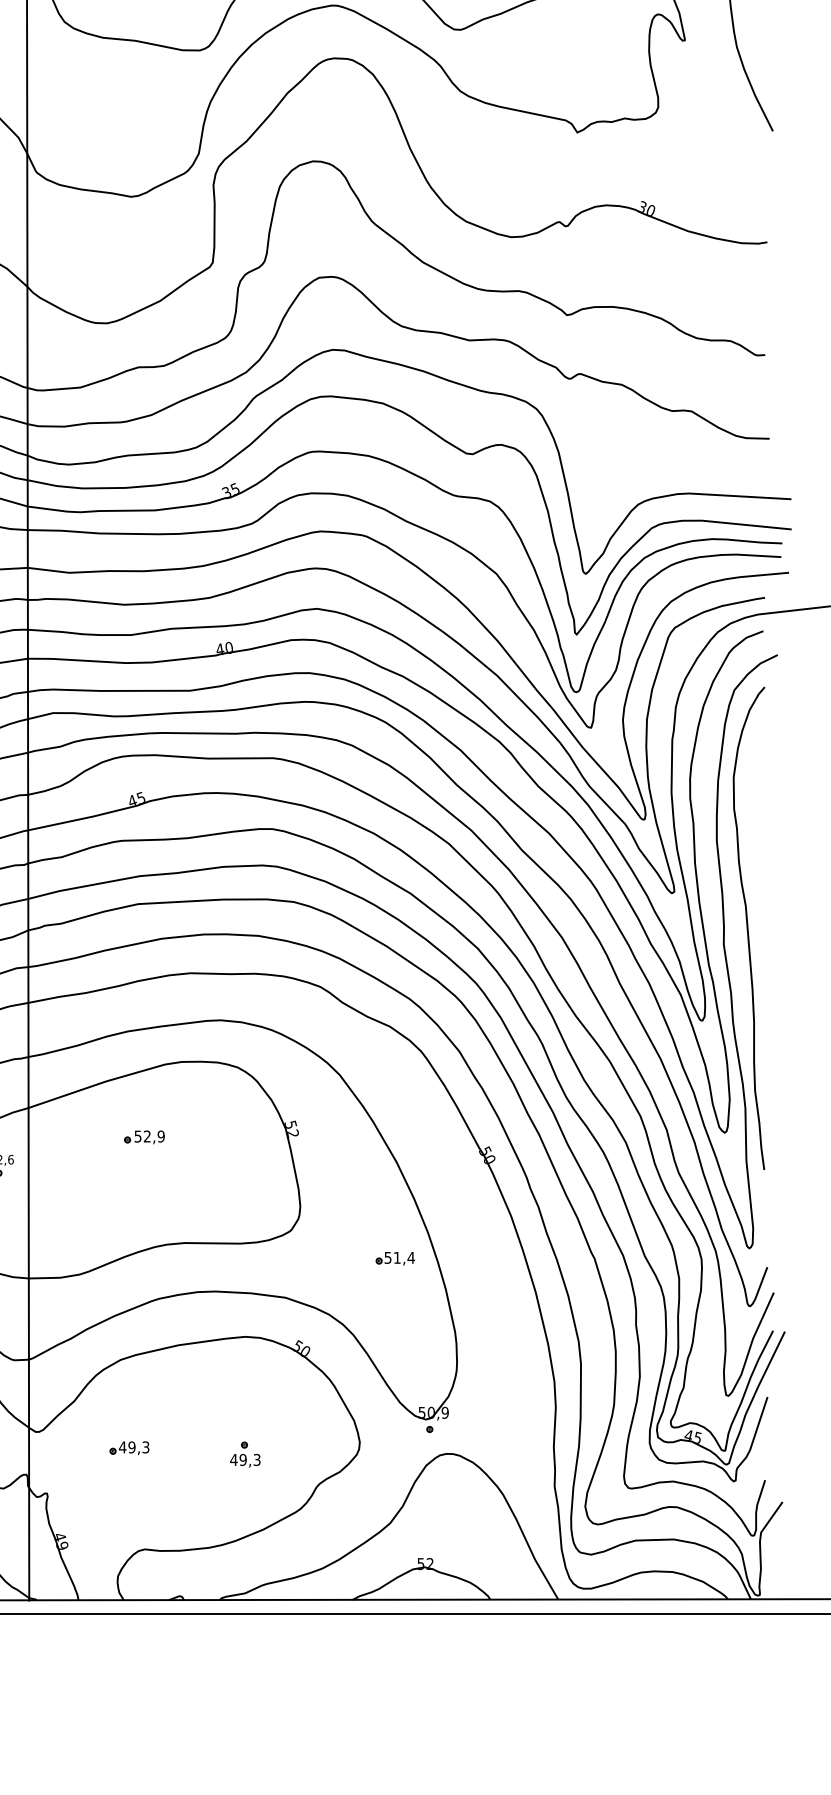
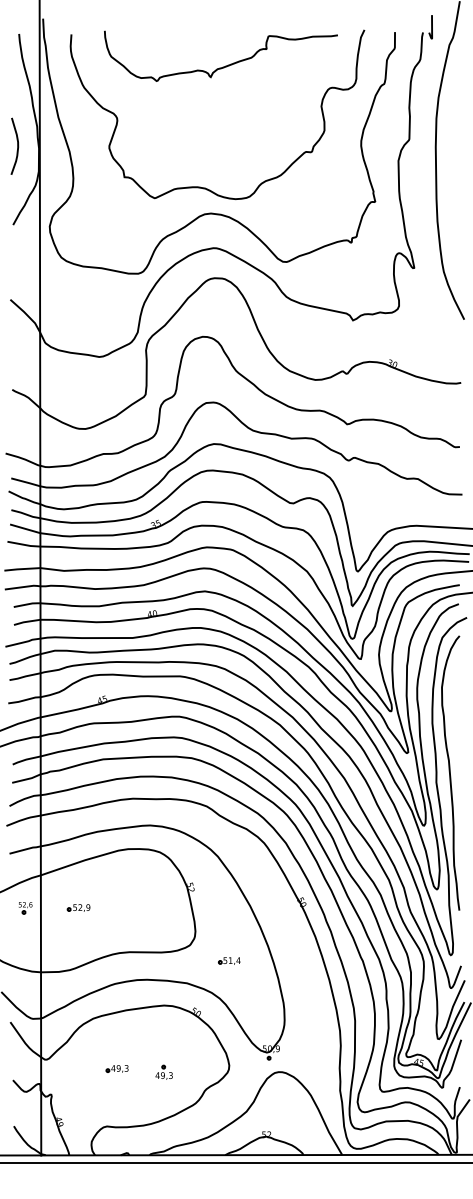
part: (143, 1136) -> (78, 907), moved
part: (395, 1257) -> (229, 960), moved
part: (128, 1447) -> (116, 1068), moved

